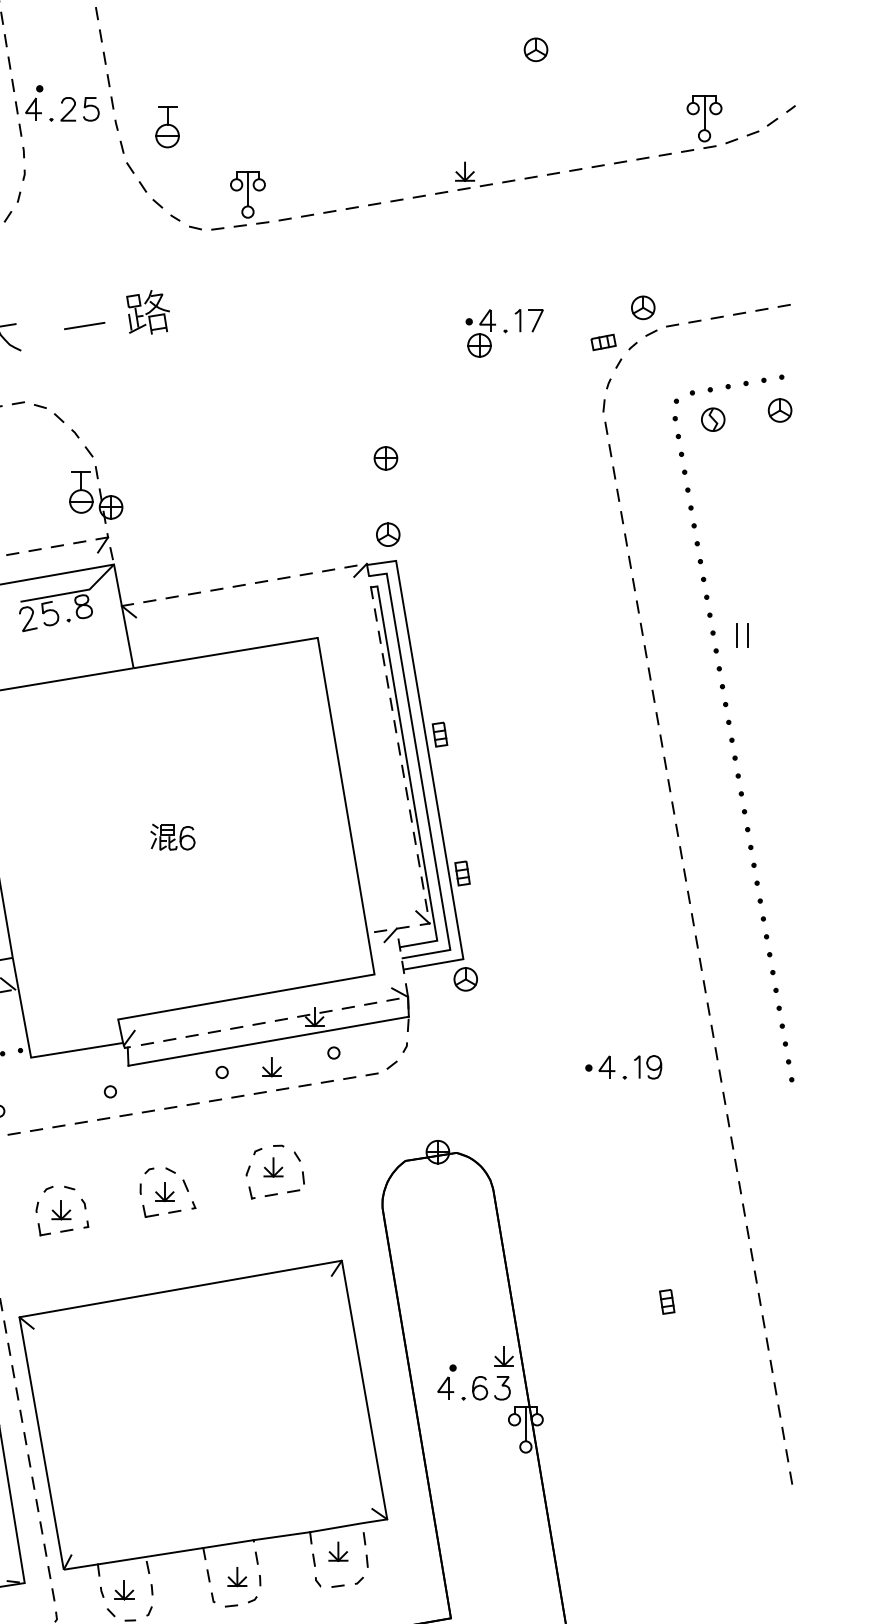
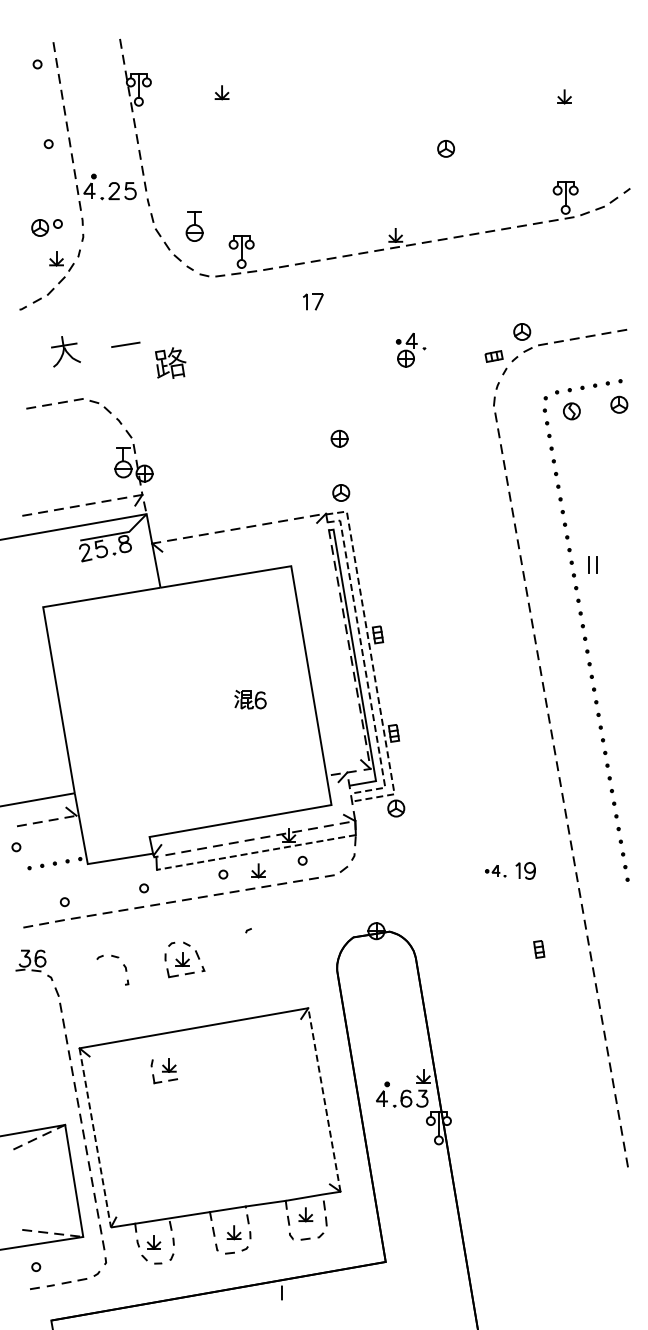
part: (167, 126) -> (194, 226), moved
part: (147, 311) -> (170, 362), moved
part: (529, 319) -> (313, 301), moved
line: (432, 776) -> (372, 664), solid -> dashed
line: (421, 777) -> (364, 665), solid -> dashed
part: (173, 836) -> (250, 699), moved
line: (268, 1041) -> (256, 852), solid -> dashed
part: (605, 1066) -> (495, 870), size x0.7
part: (274, 1170) -> (260, 944), removed
part: (53, 1218) -> (163, 1071), moved
part: (667, 1302) -> (539, 949), moved
line: (364, 1389) -> (324, 1099), solid -> dashed
line: (41, 1442) -> (95, 1137), solid -> dashed

